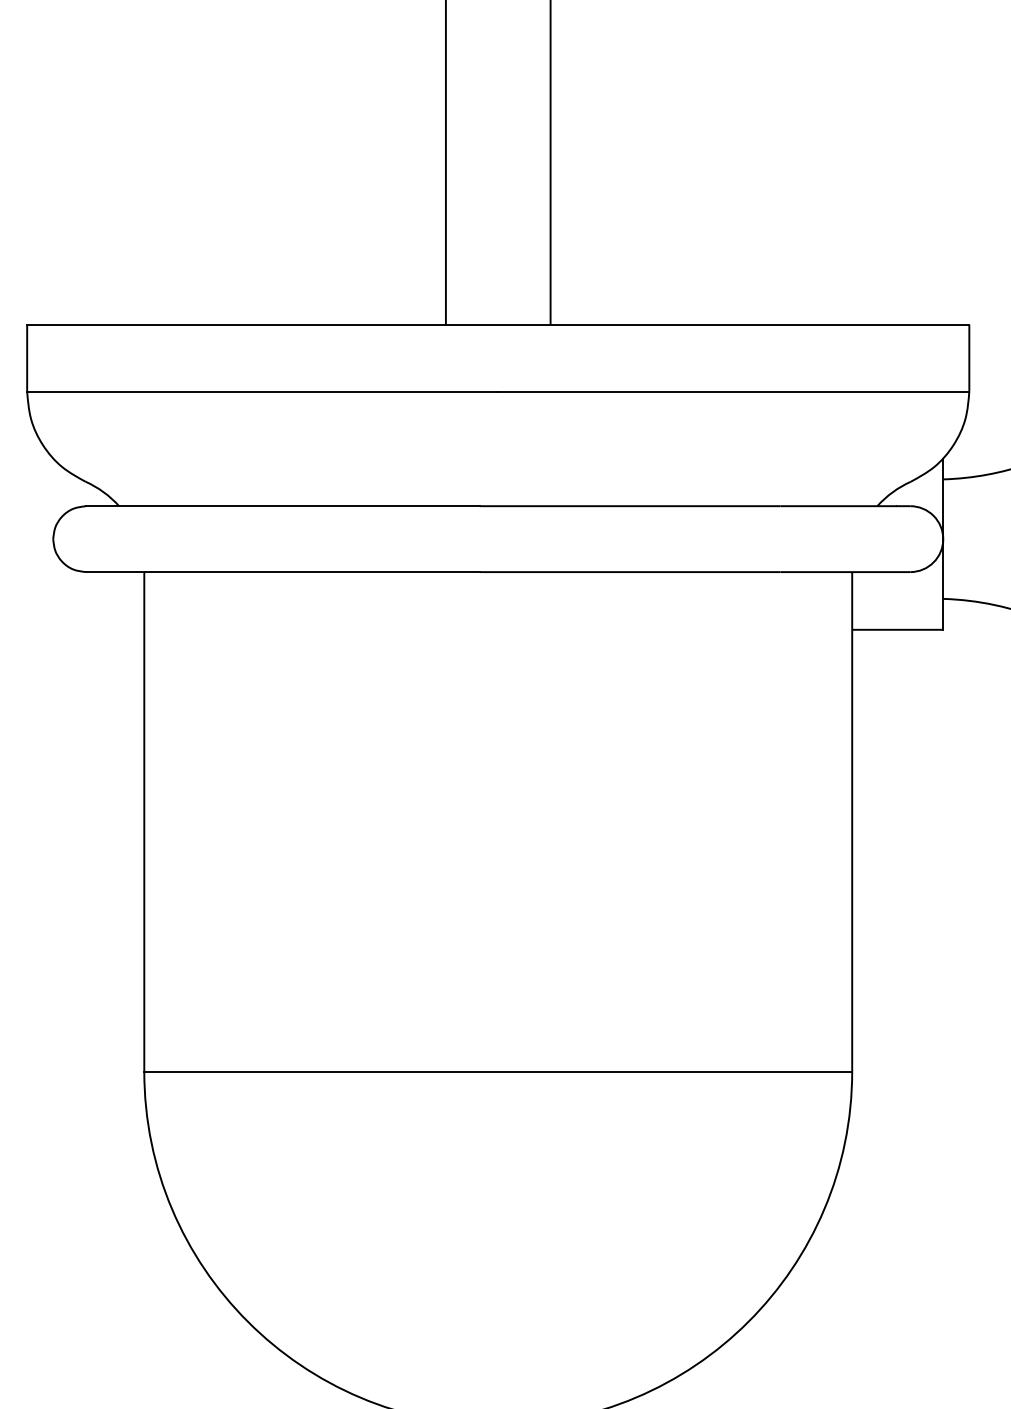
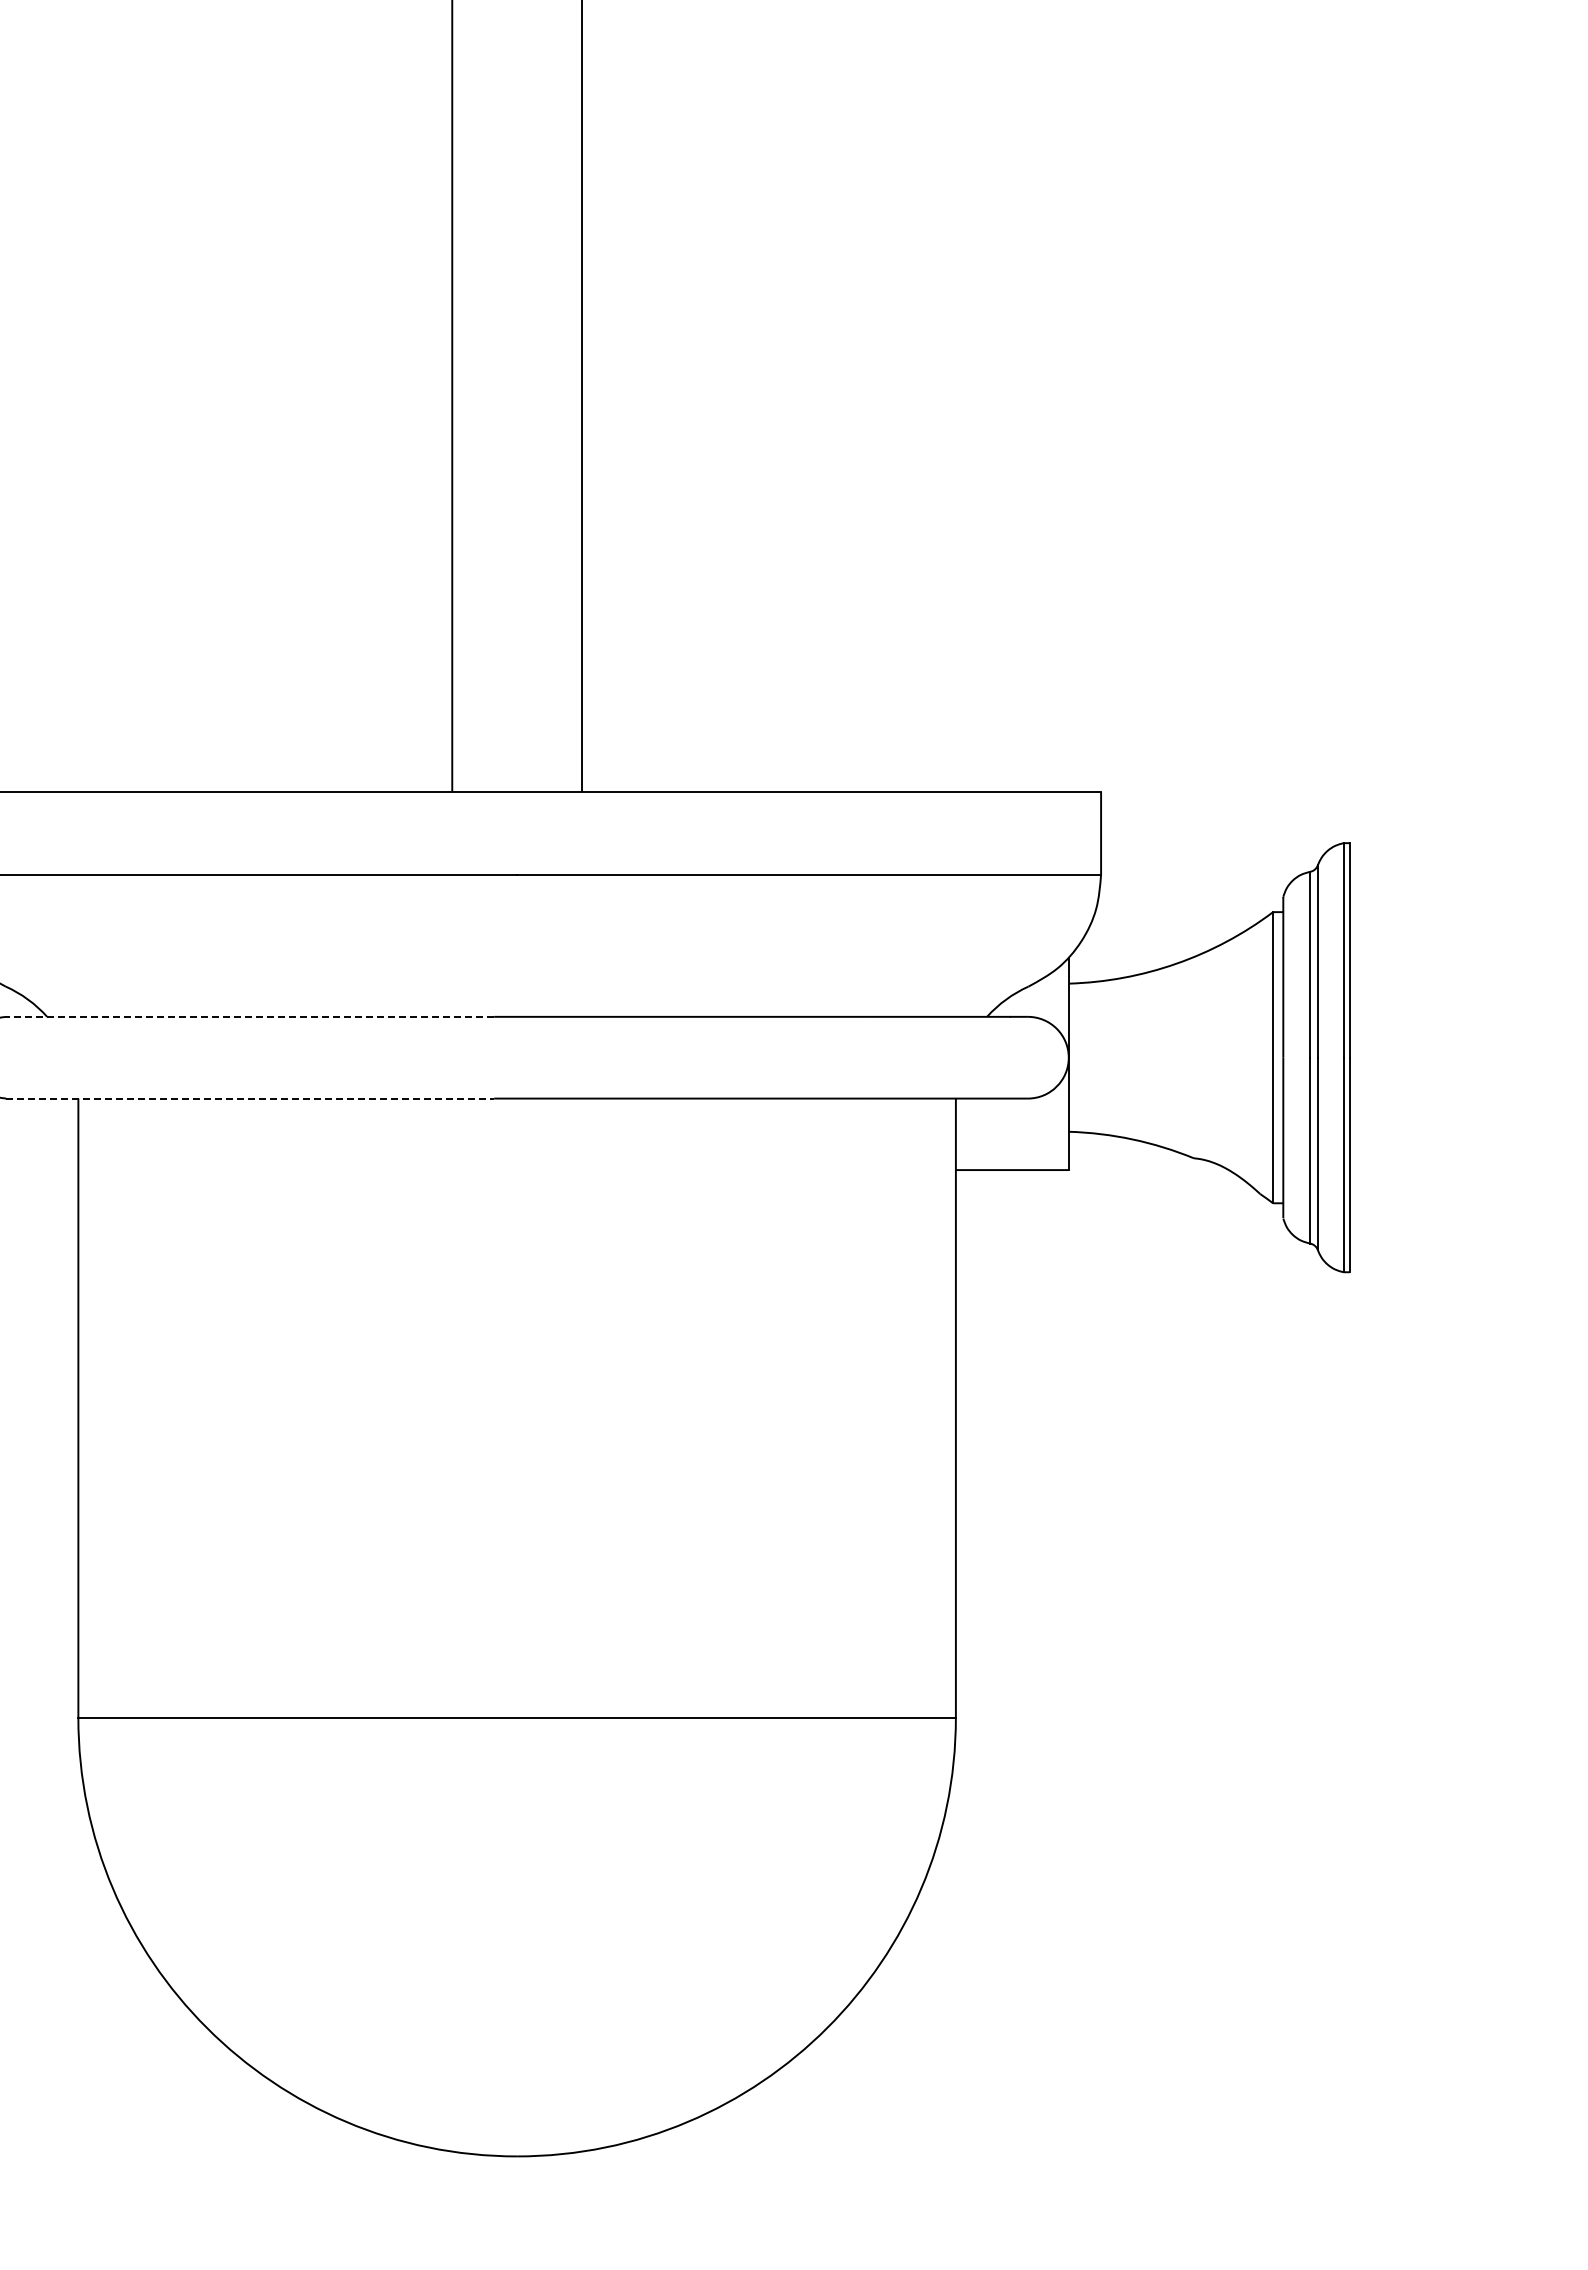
line: (283, 505) -> (250, 1016), solid -> dashed
line: (283, 572) -> (250, 1098), solid -> dashed

